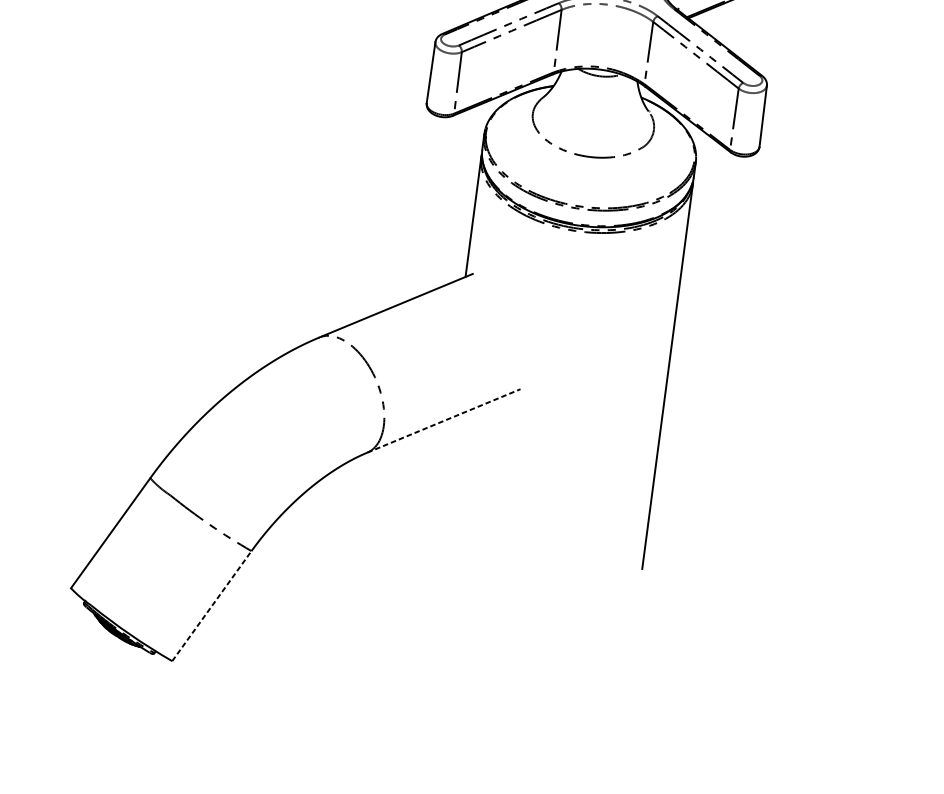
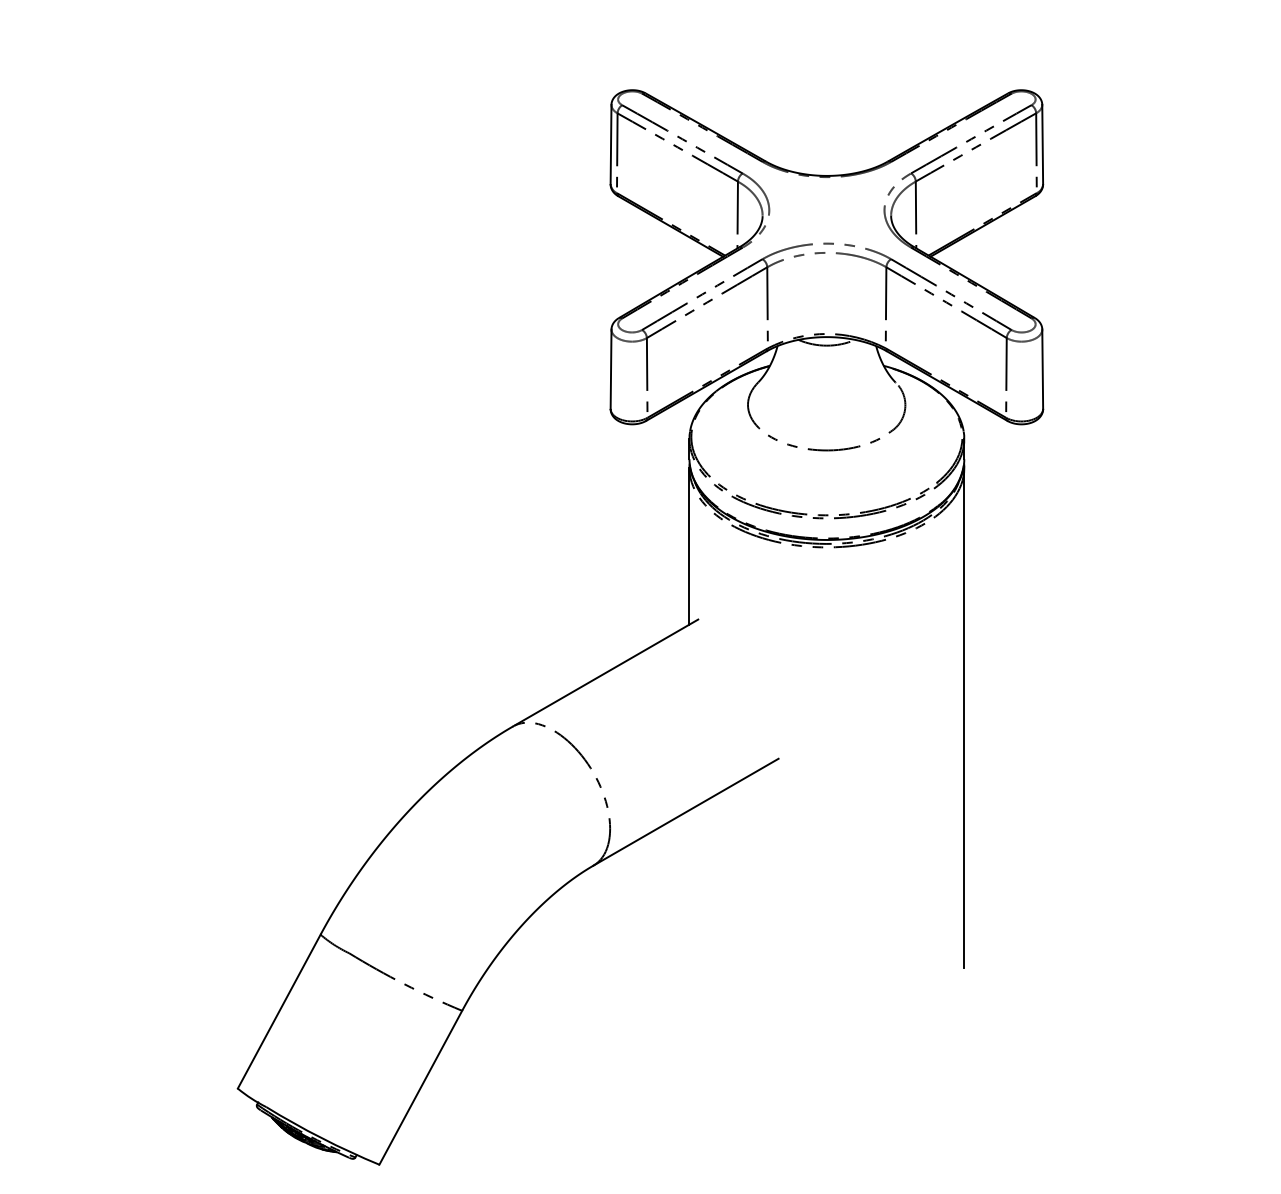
line: (444, 421) -> (686, 812), dashed -> solid
line: (212, 605) -> (421, 1087), dashed -> solid

